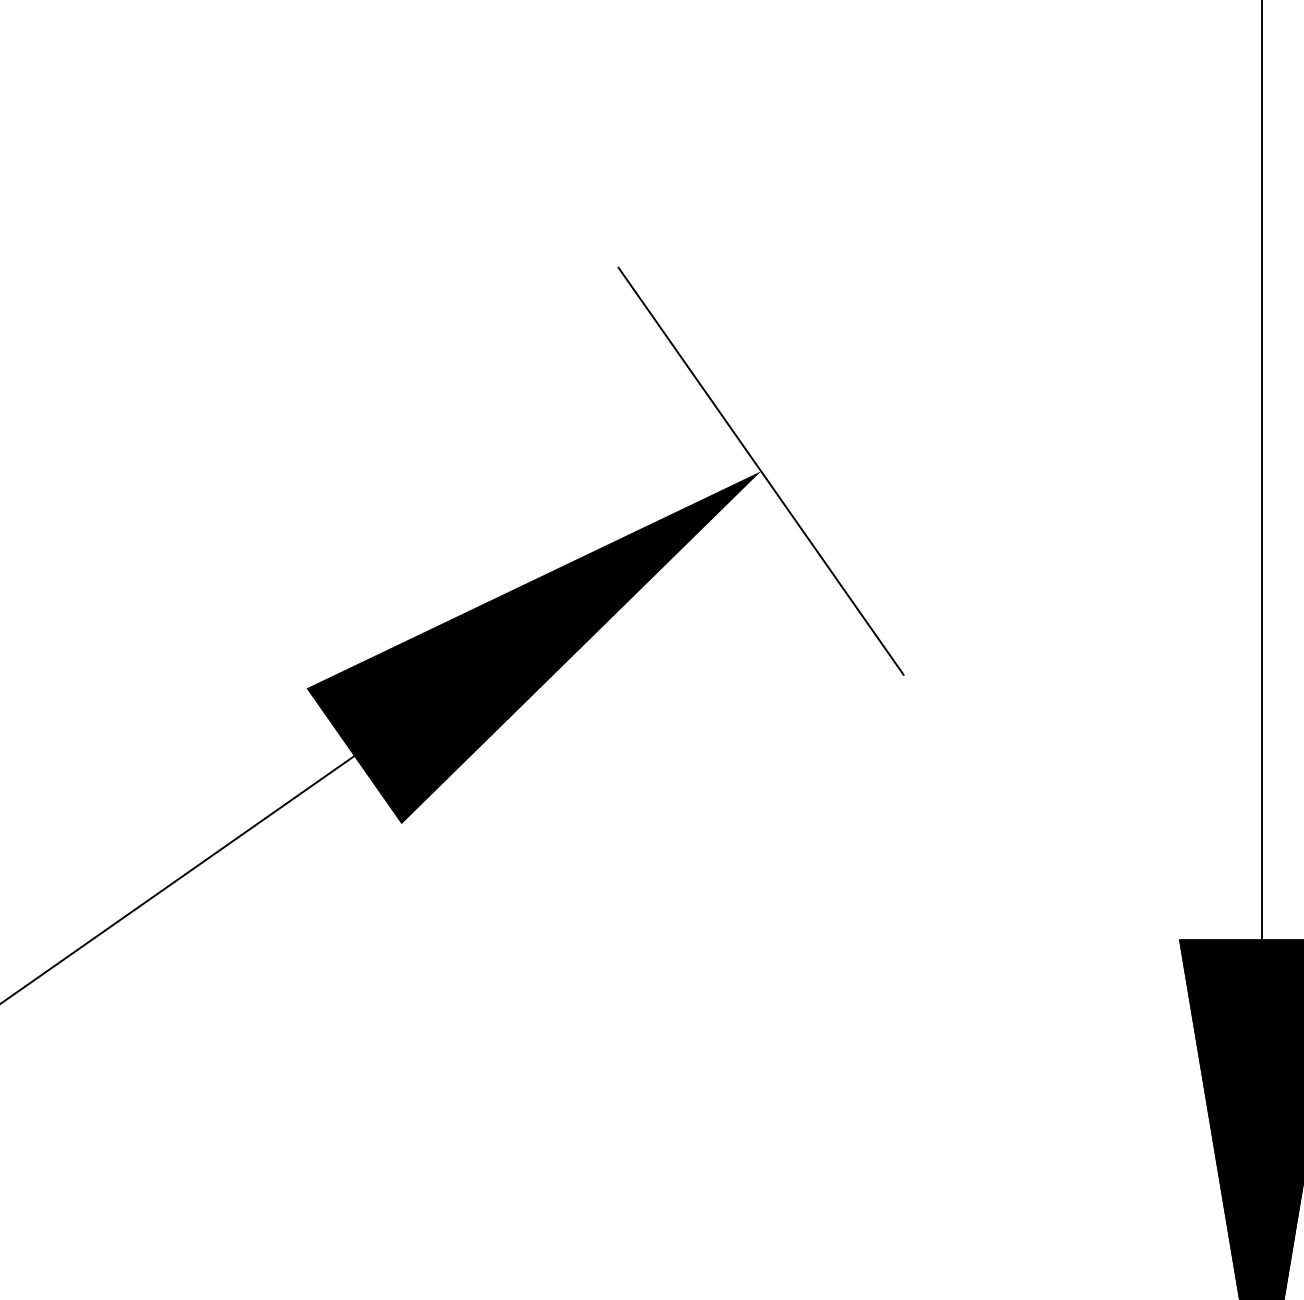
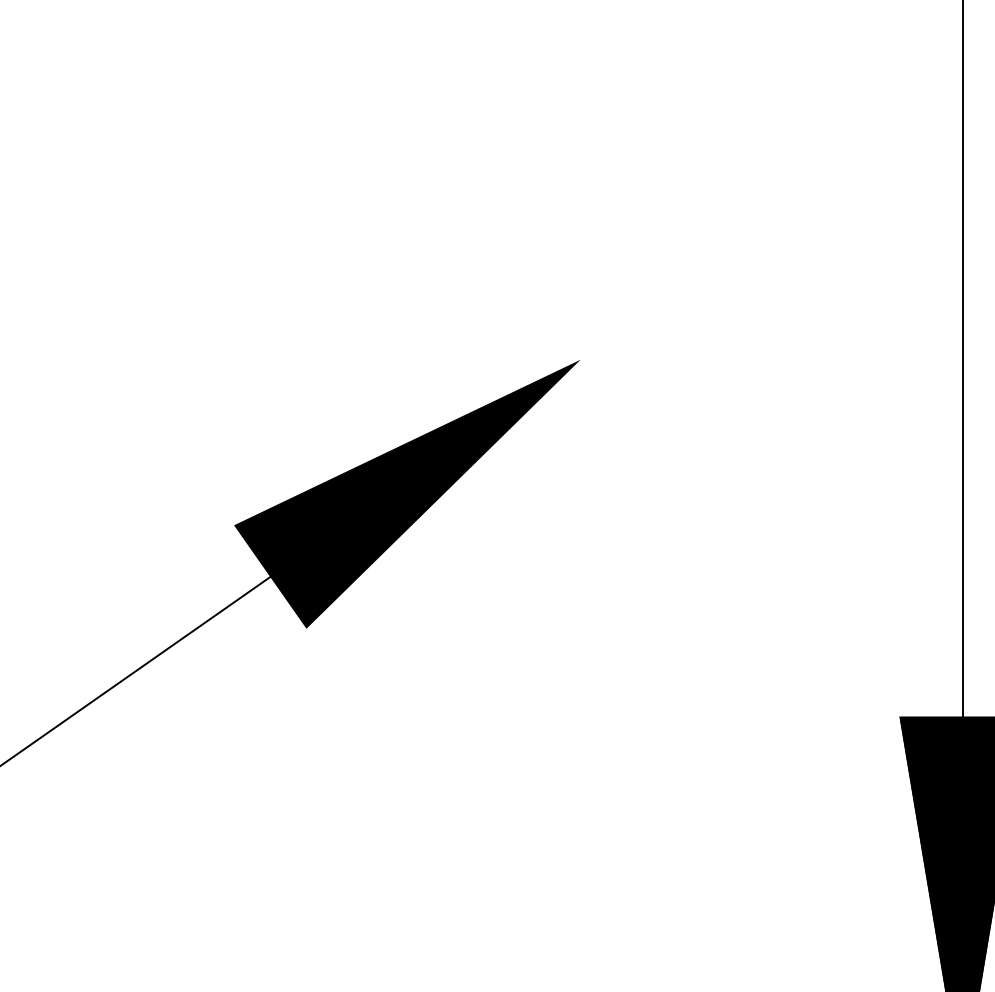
line: (760, 470) -> (580, 359), removed

